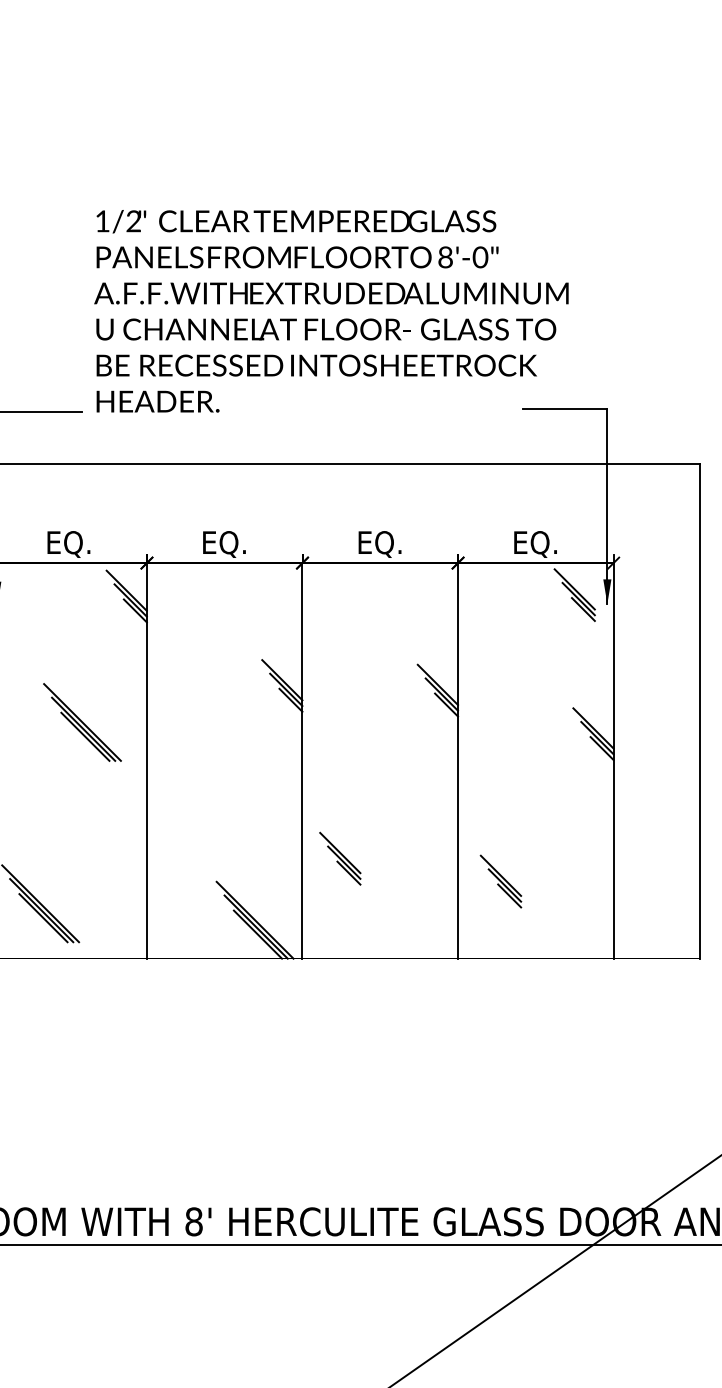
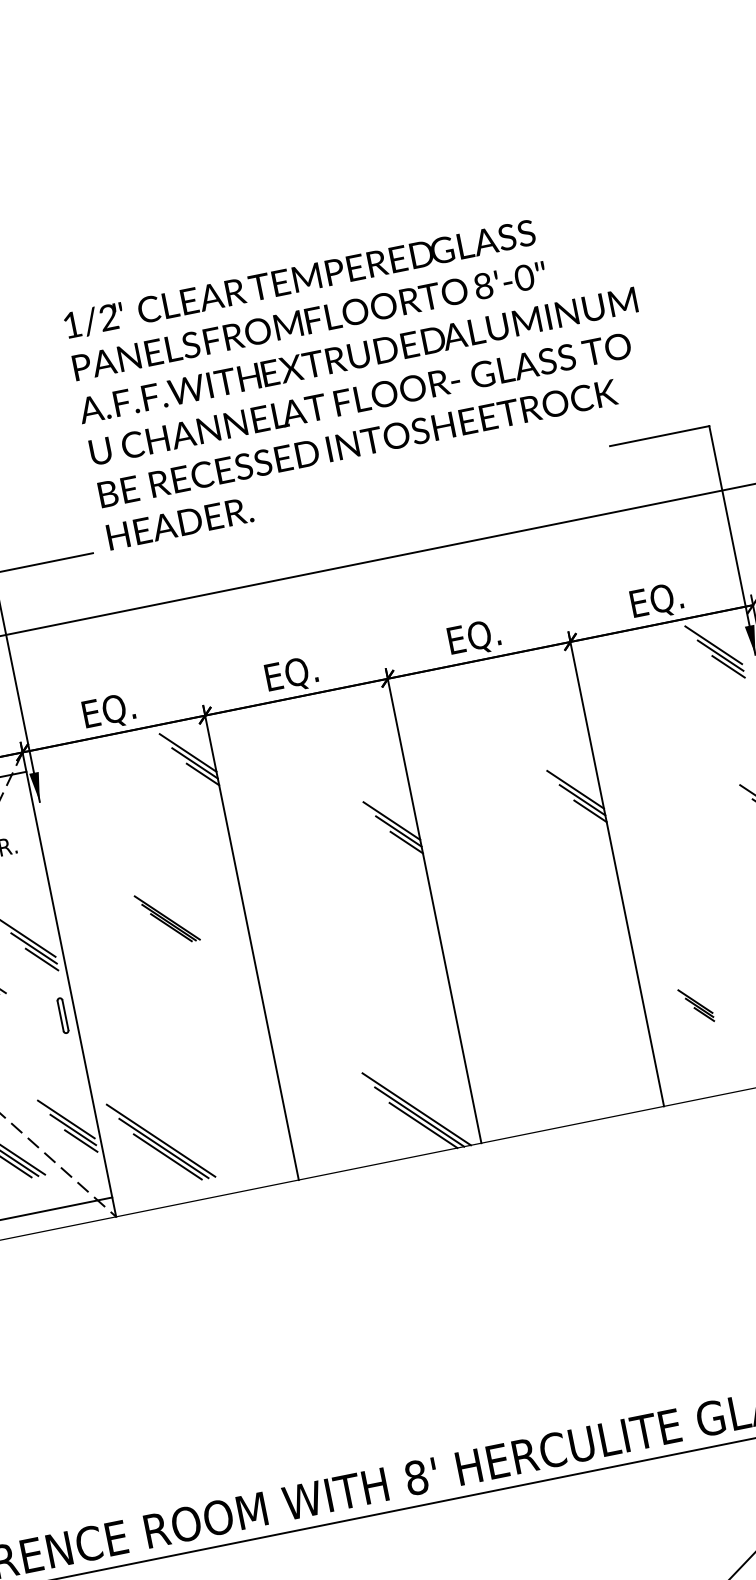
part: (82, 722) -> (167, 918), size x0.6
part: (340, 858) -> (502, 1016), removed
part: (500, 881) -> (695, 1005), size x0.6

